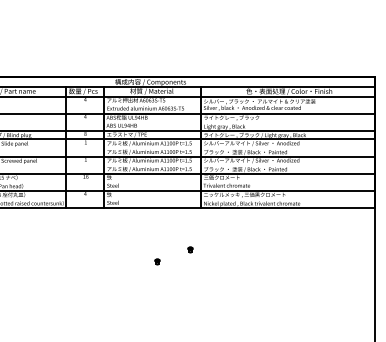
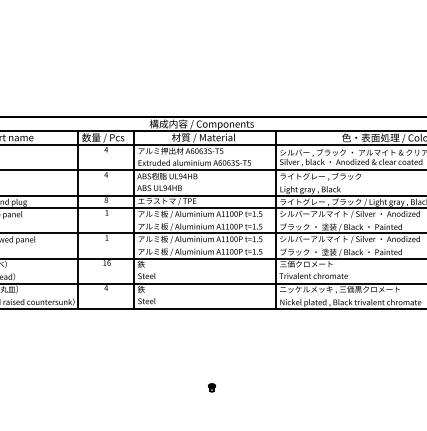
part: (190, 249) -> (260, 369), removed

